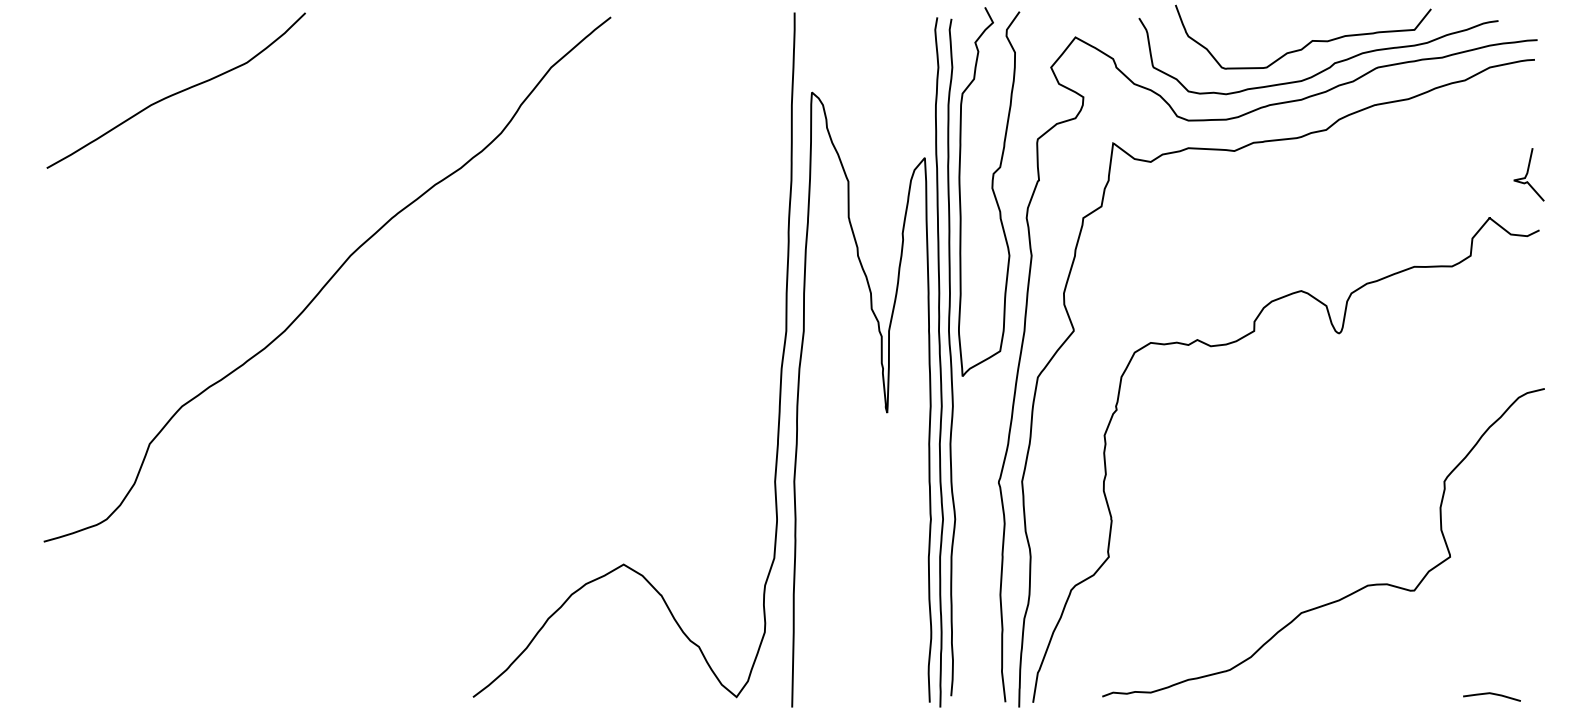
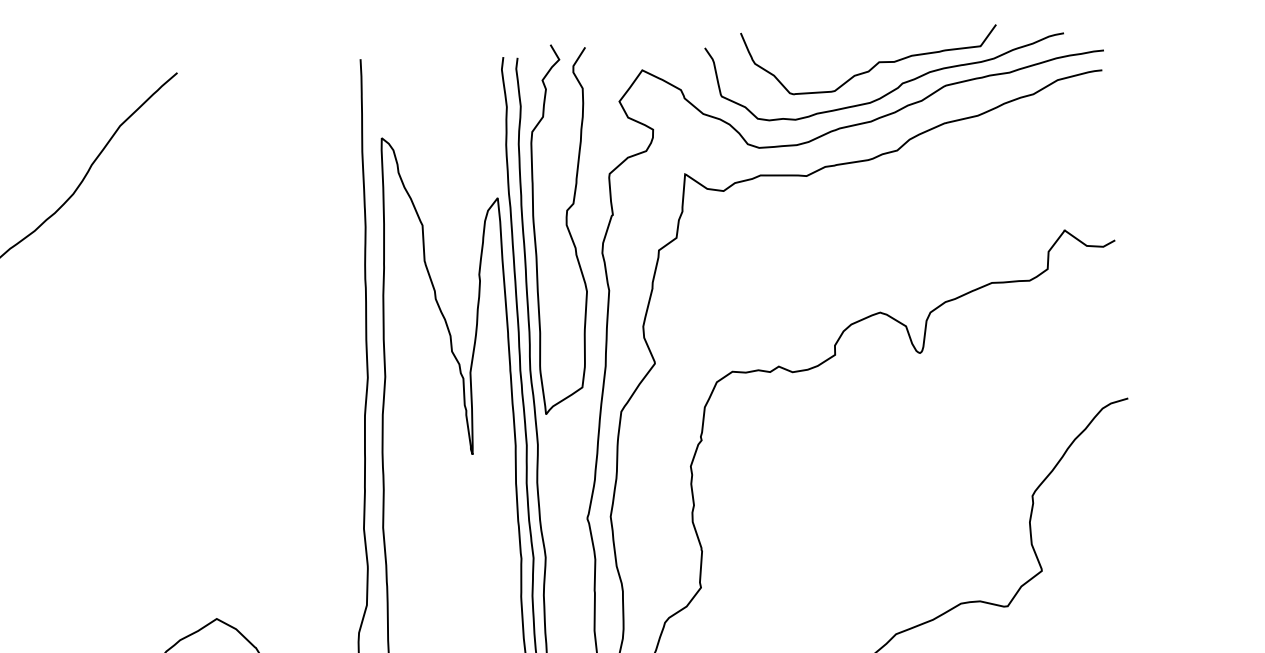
curve: (1528, 173) -> (1101, 184), removed

